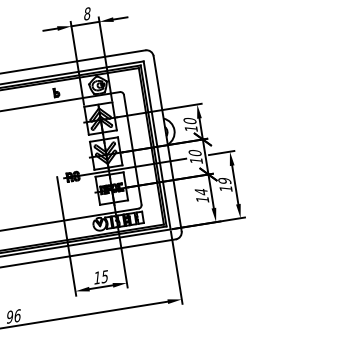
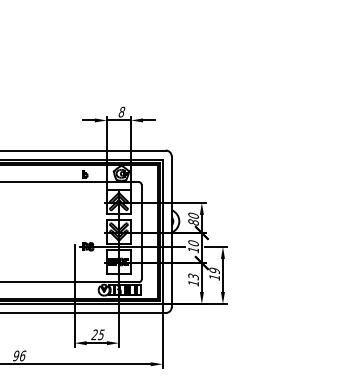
text: (191, 128) -> (193, 222), 10 -> 80
text: (201, 191) -> (193, 276), 14 -> 13
text: (96, 277) -> (94, 334), 15 -> 25

